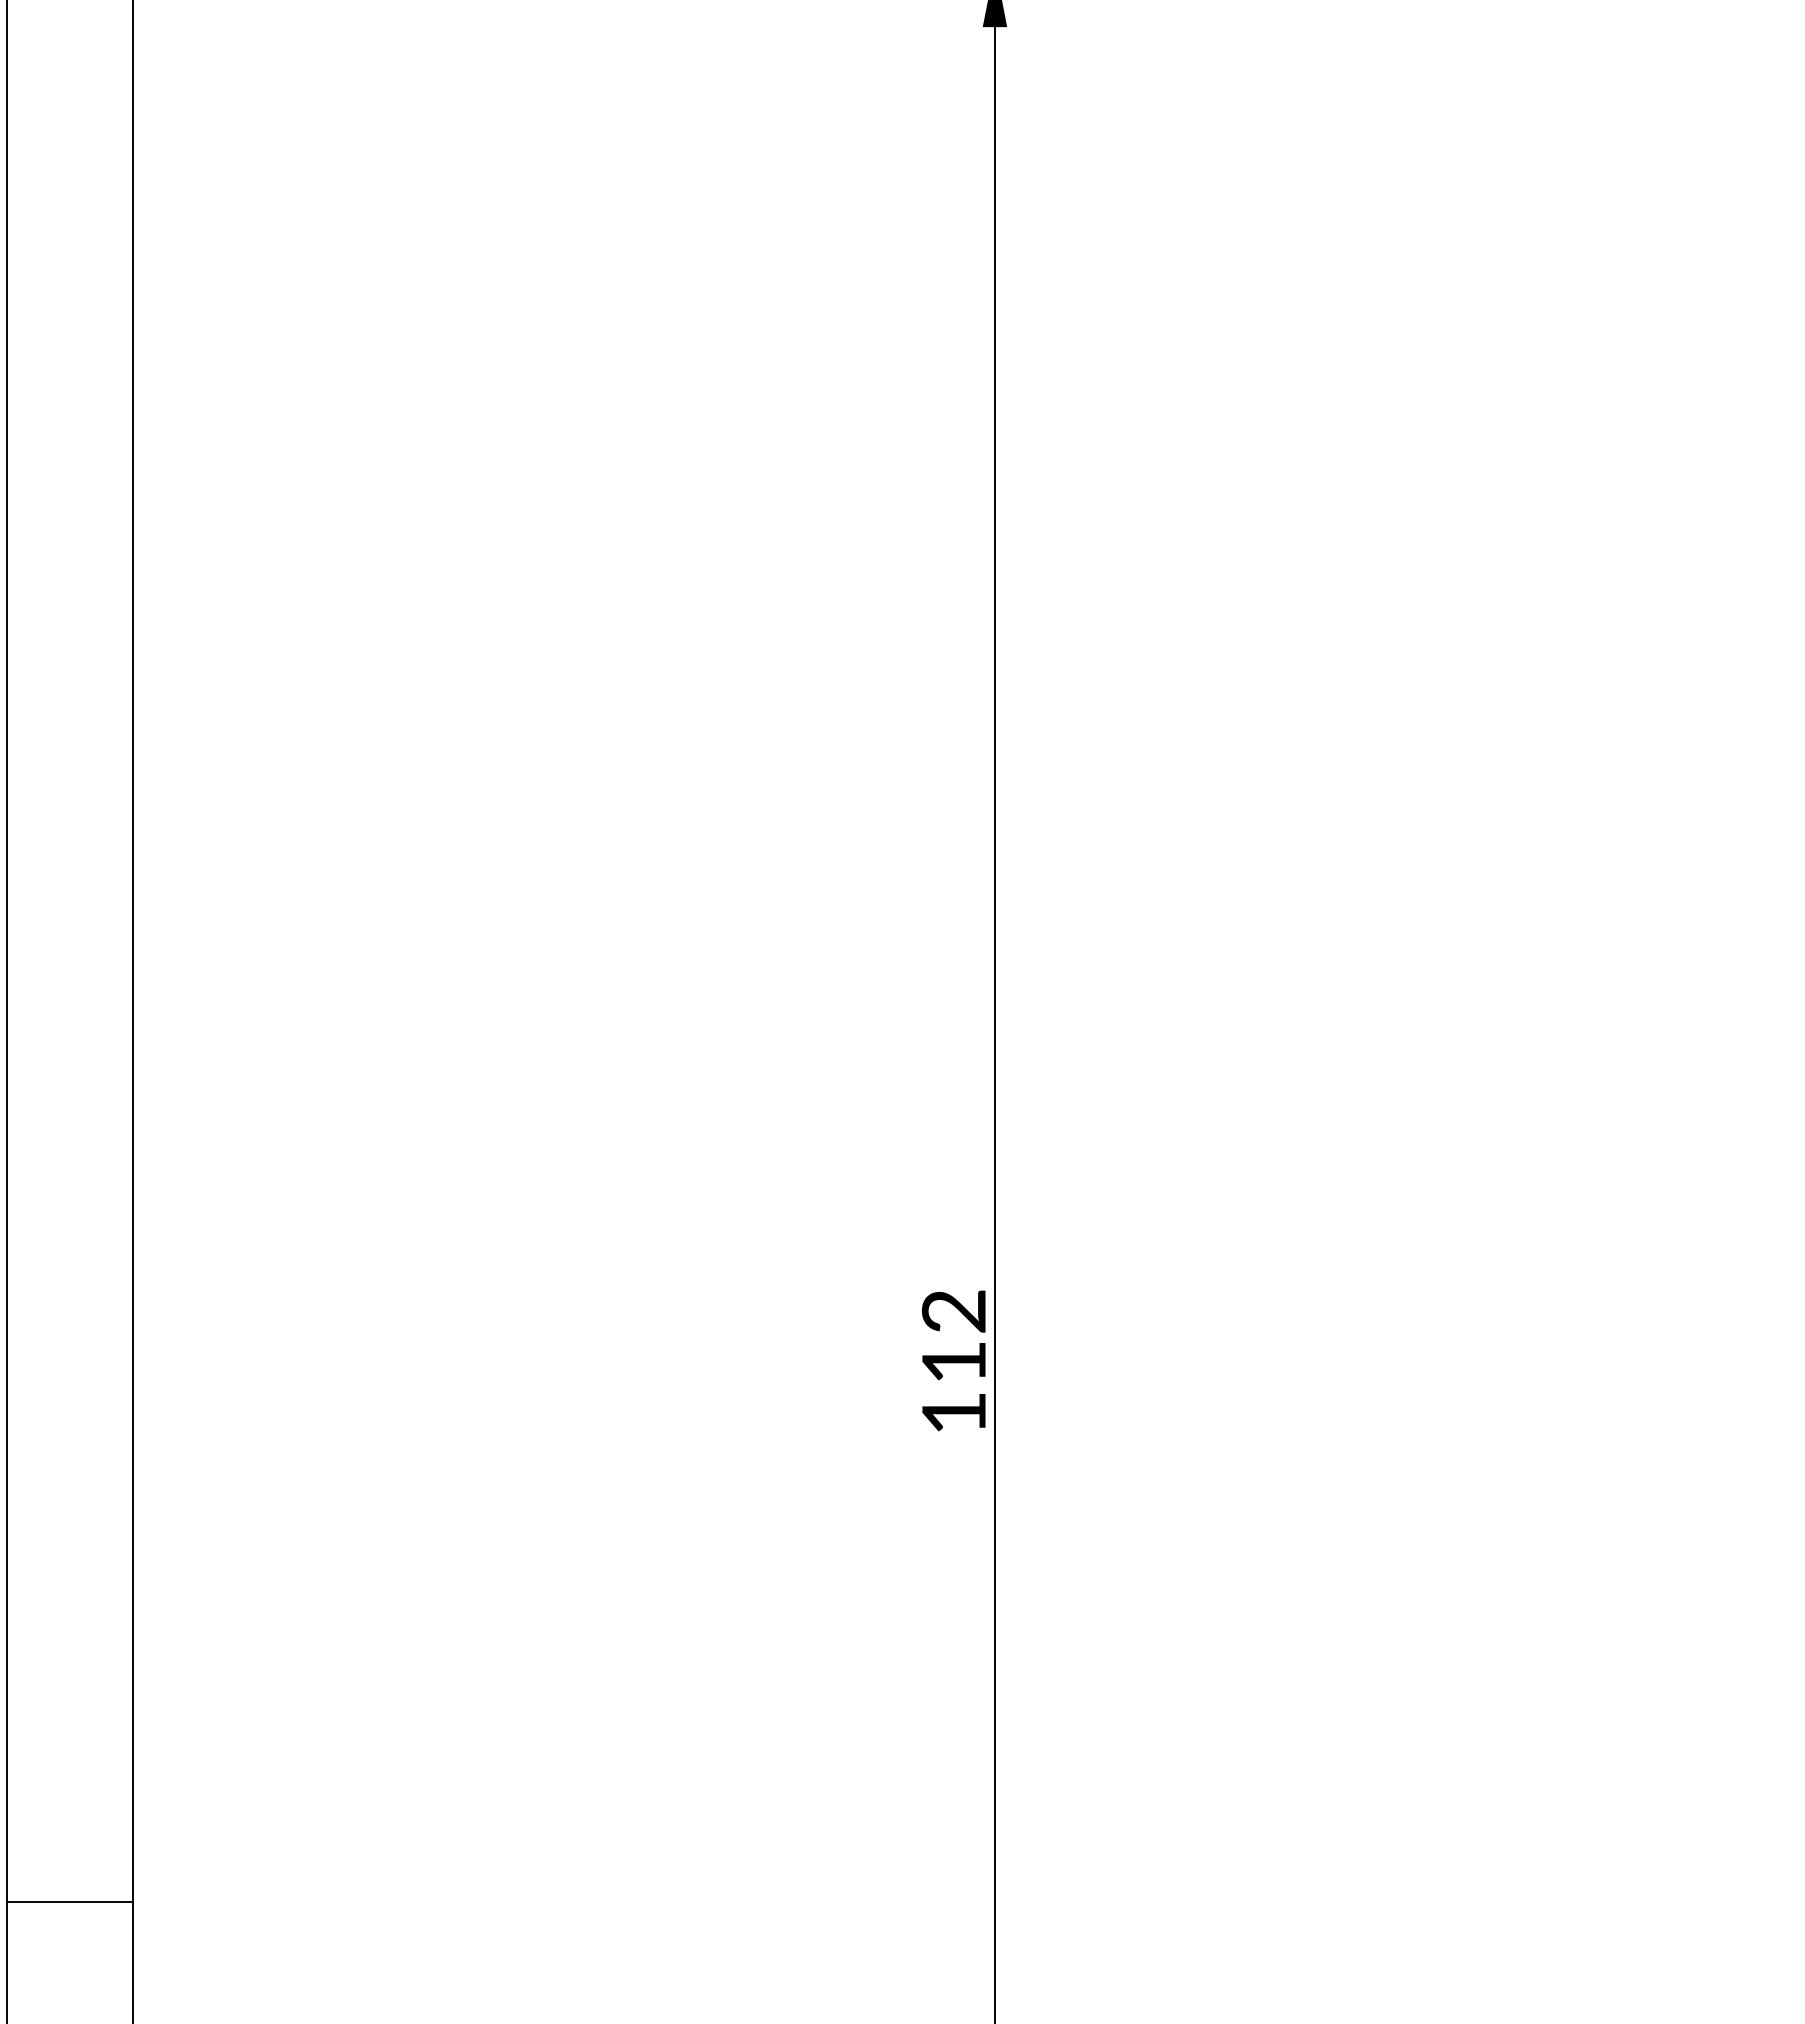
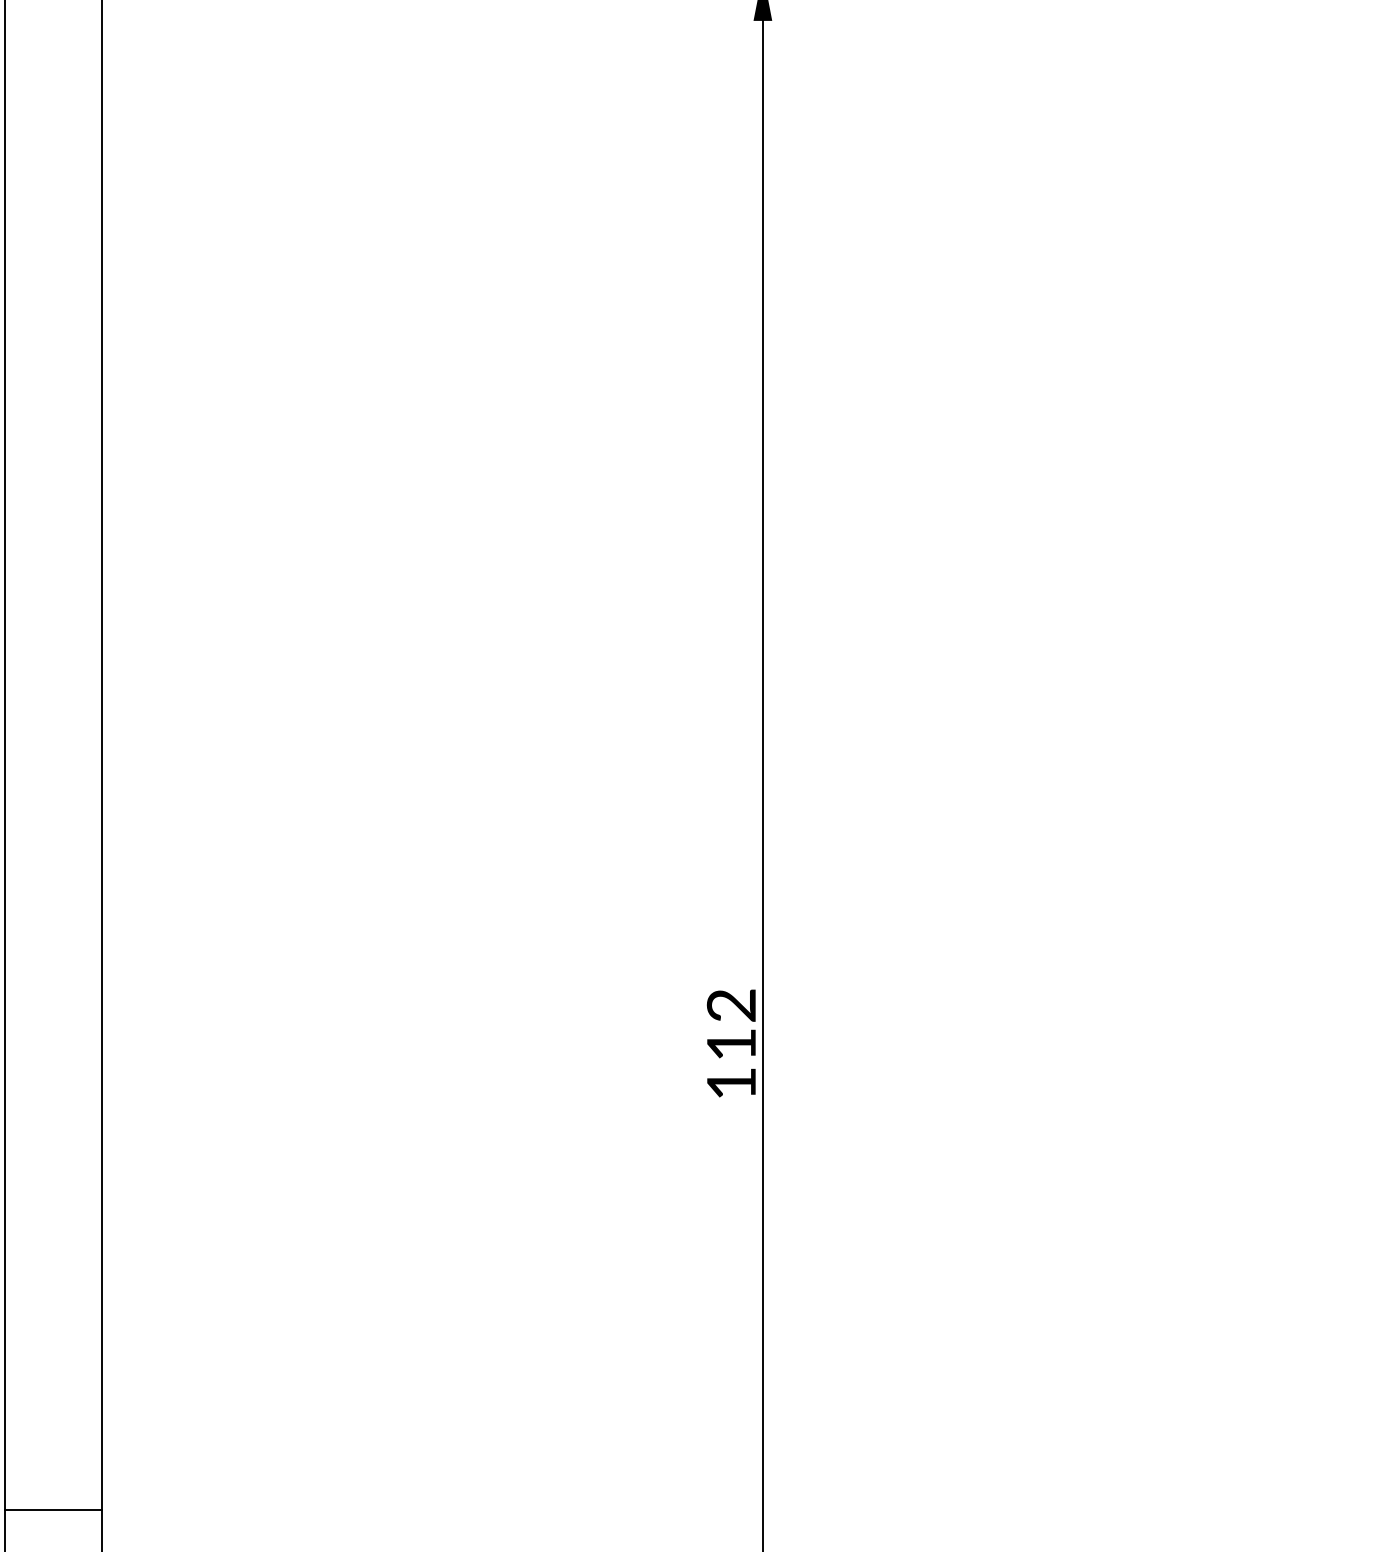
line: (69, 1902) -> (53, 1510), moved

